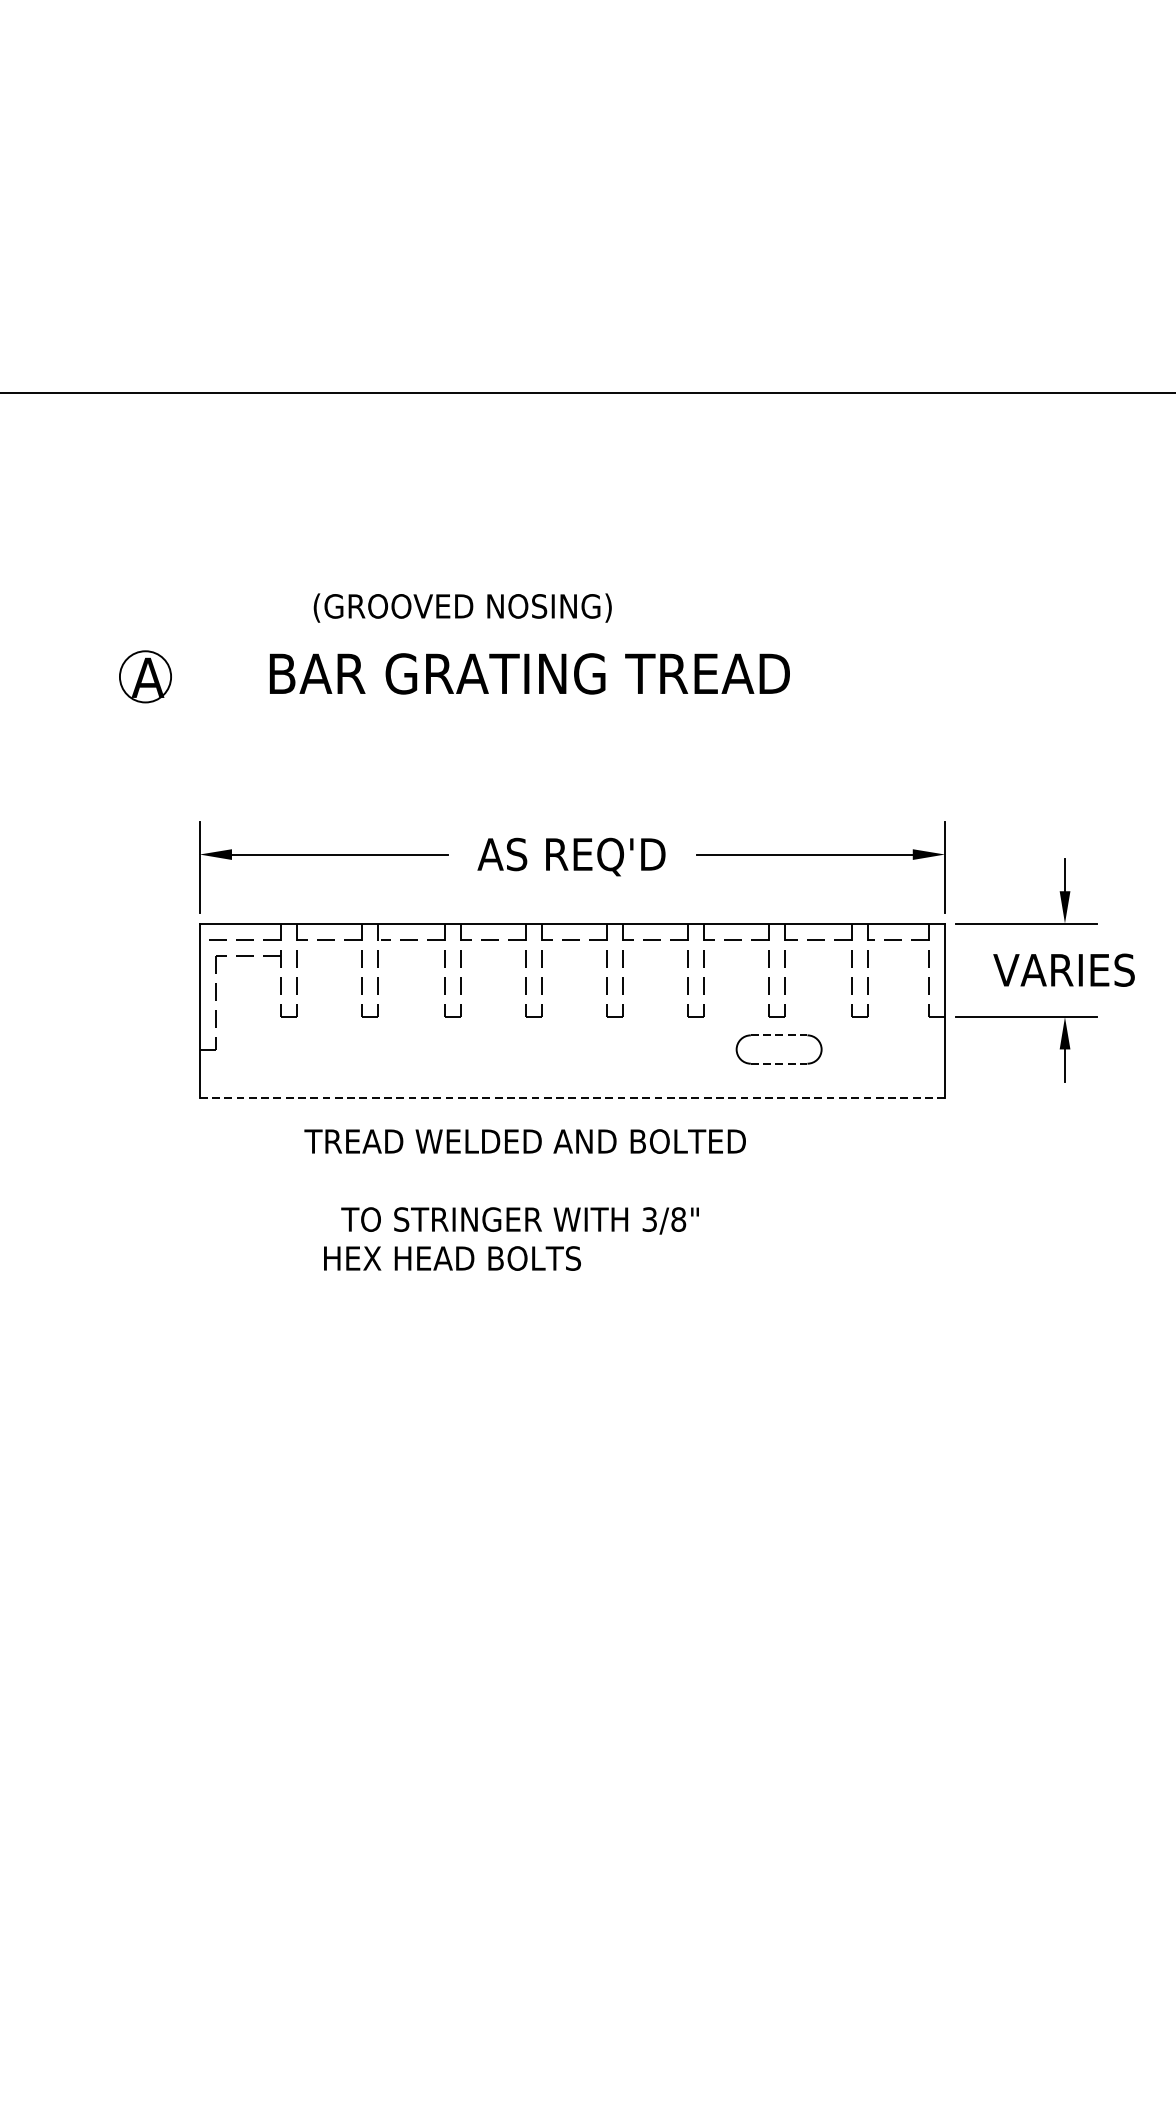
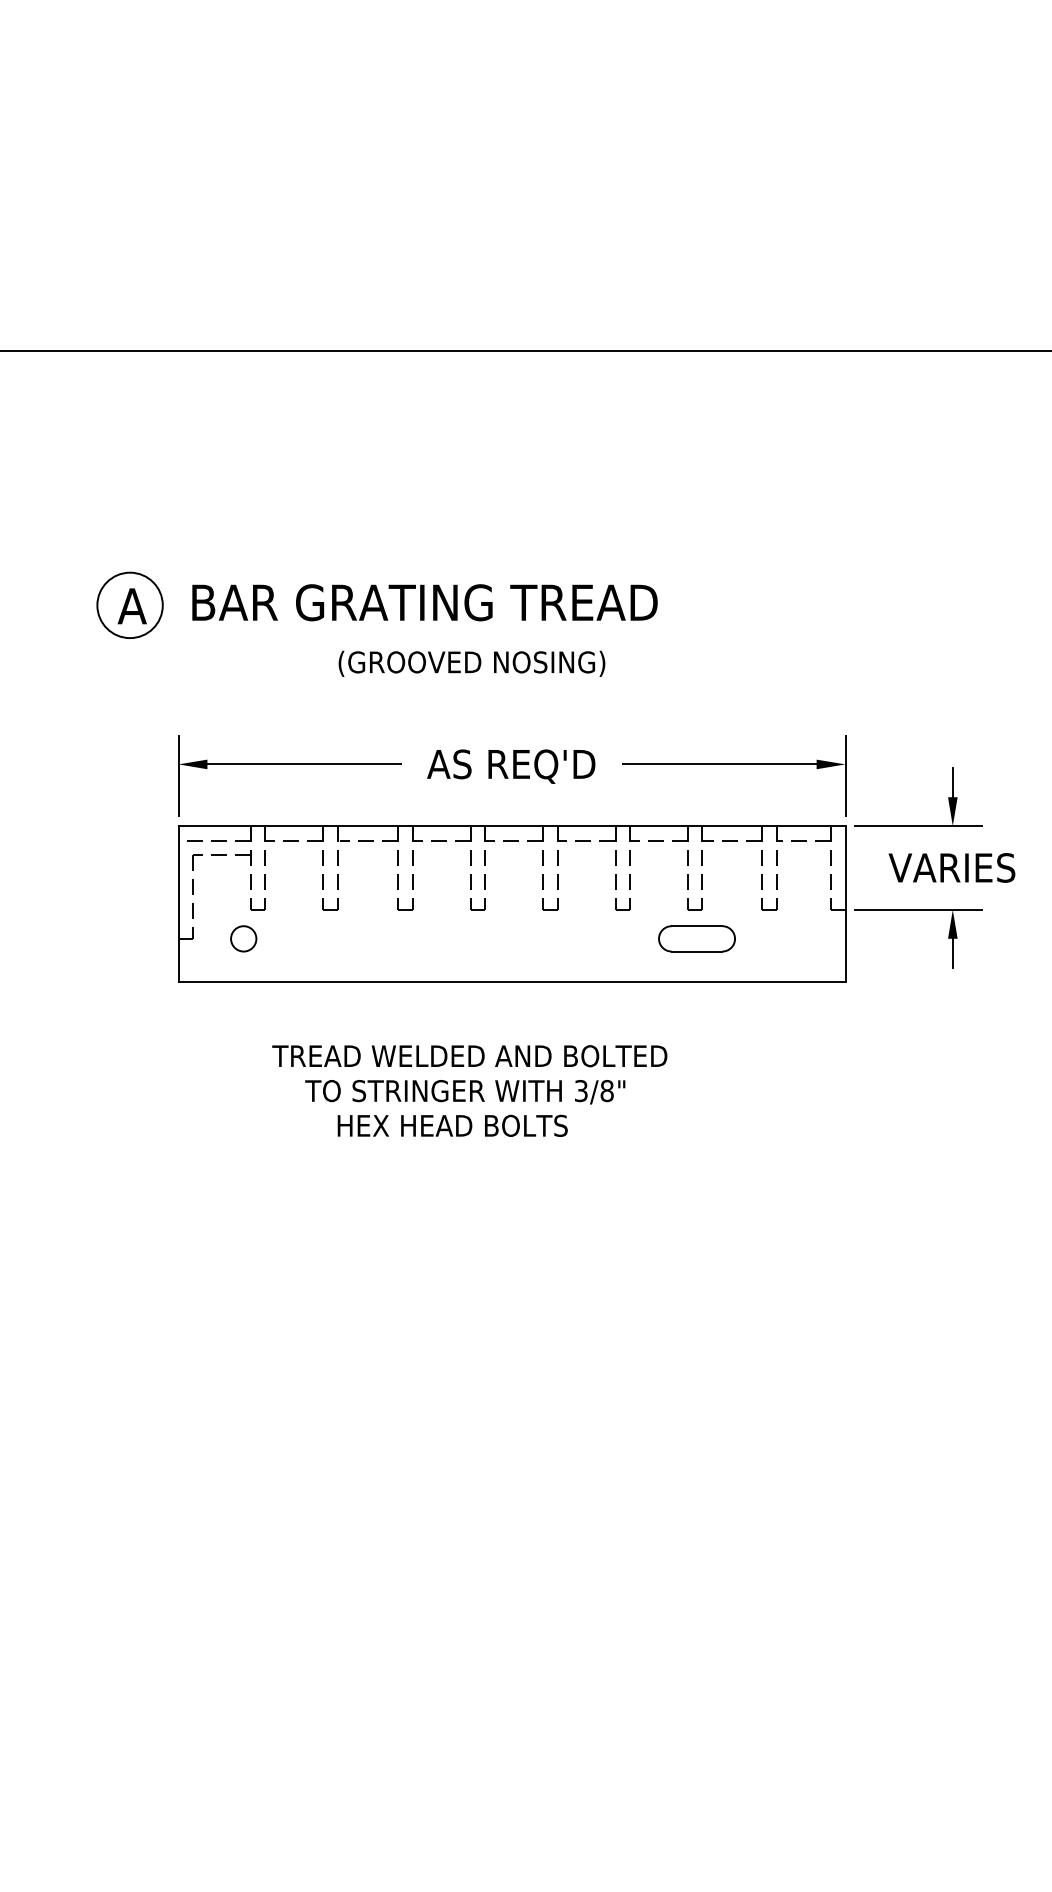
text: (462, 607) -> (471, 663), moved
text: (529, 673) -> (424, 602), moved
circle: (144, 676) -> (129, 605), size x1.43
line: (779, 1035) -> (697, 926), dashed -> solid
circle: (272, 1049) -> (243, 938), added
line: (779, 1063) -> (697, 951), dashed -> solid
line: (571, 1098) -> (511, 982), dashed -> solid
text: (524, 1141) -> (469, 1056), moved
text: (452, 1258) -> (452, 1125), moved

